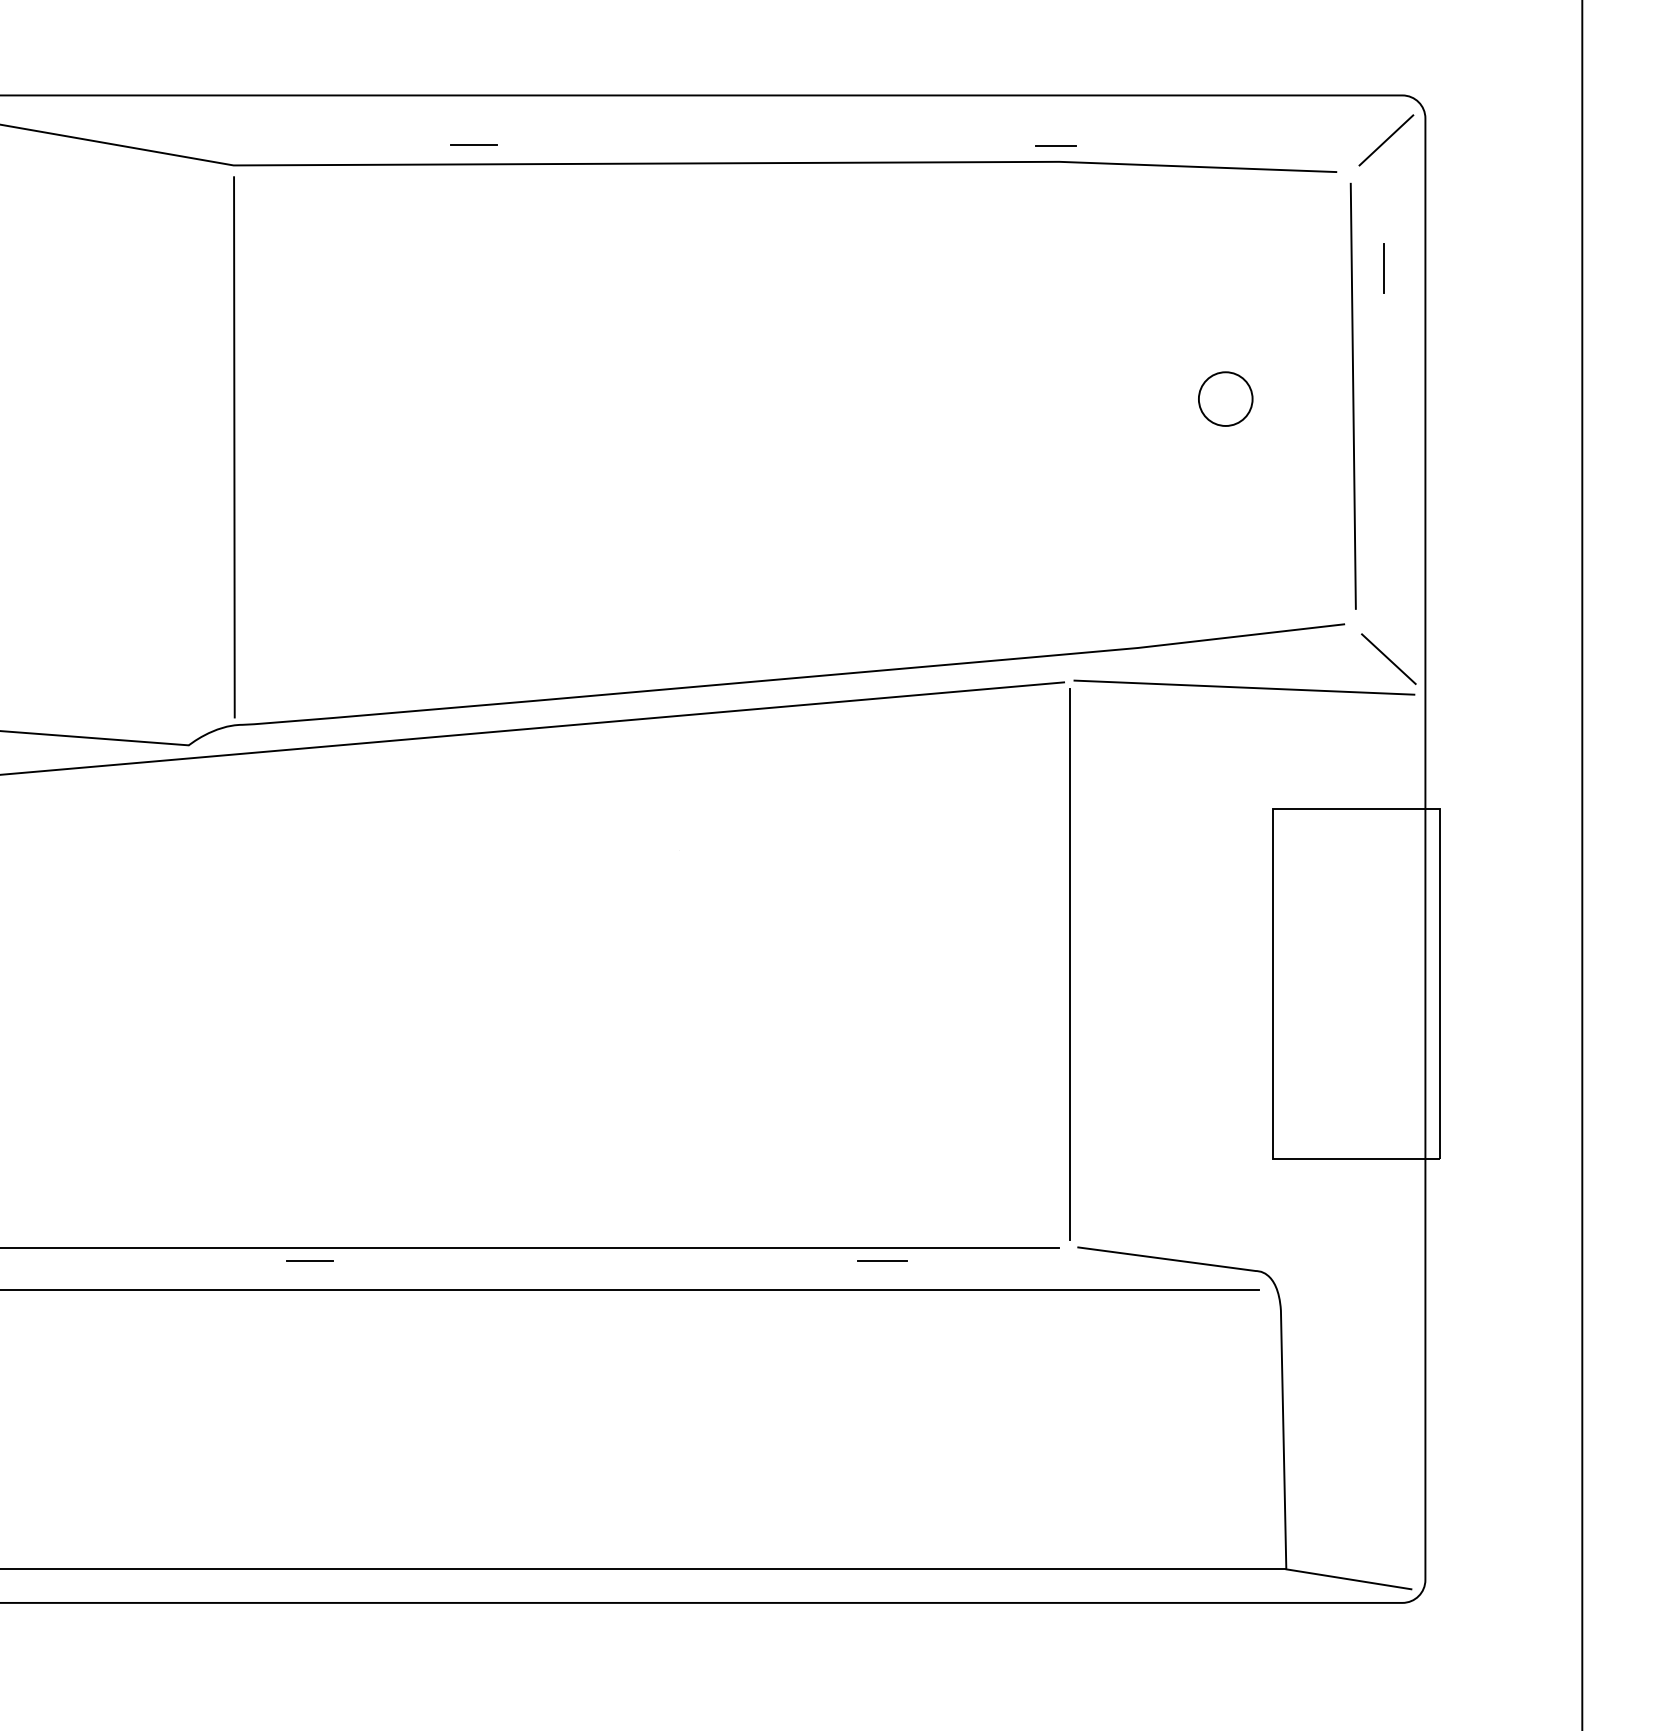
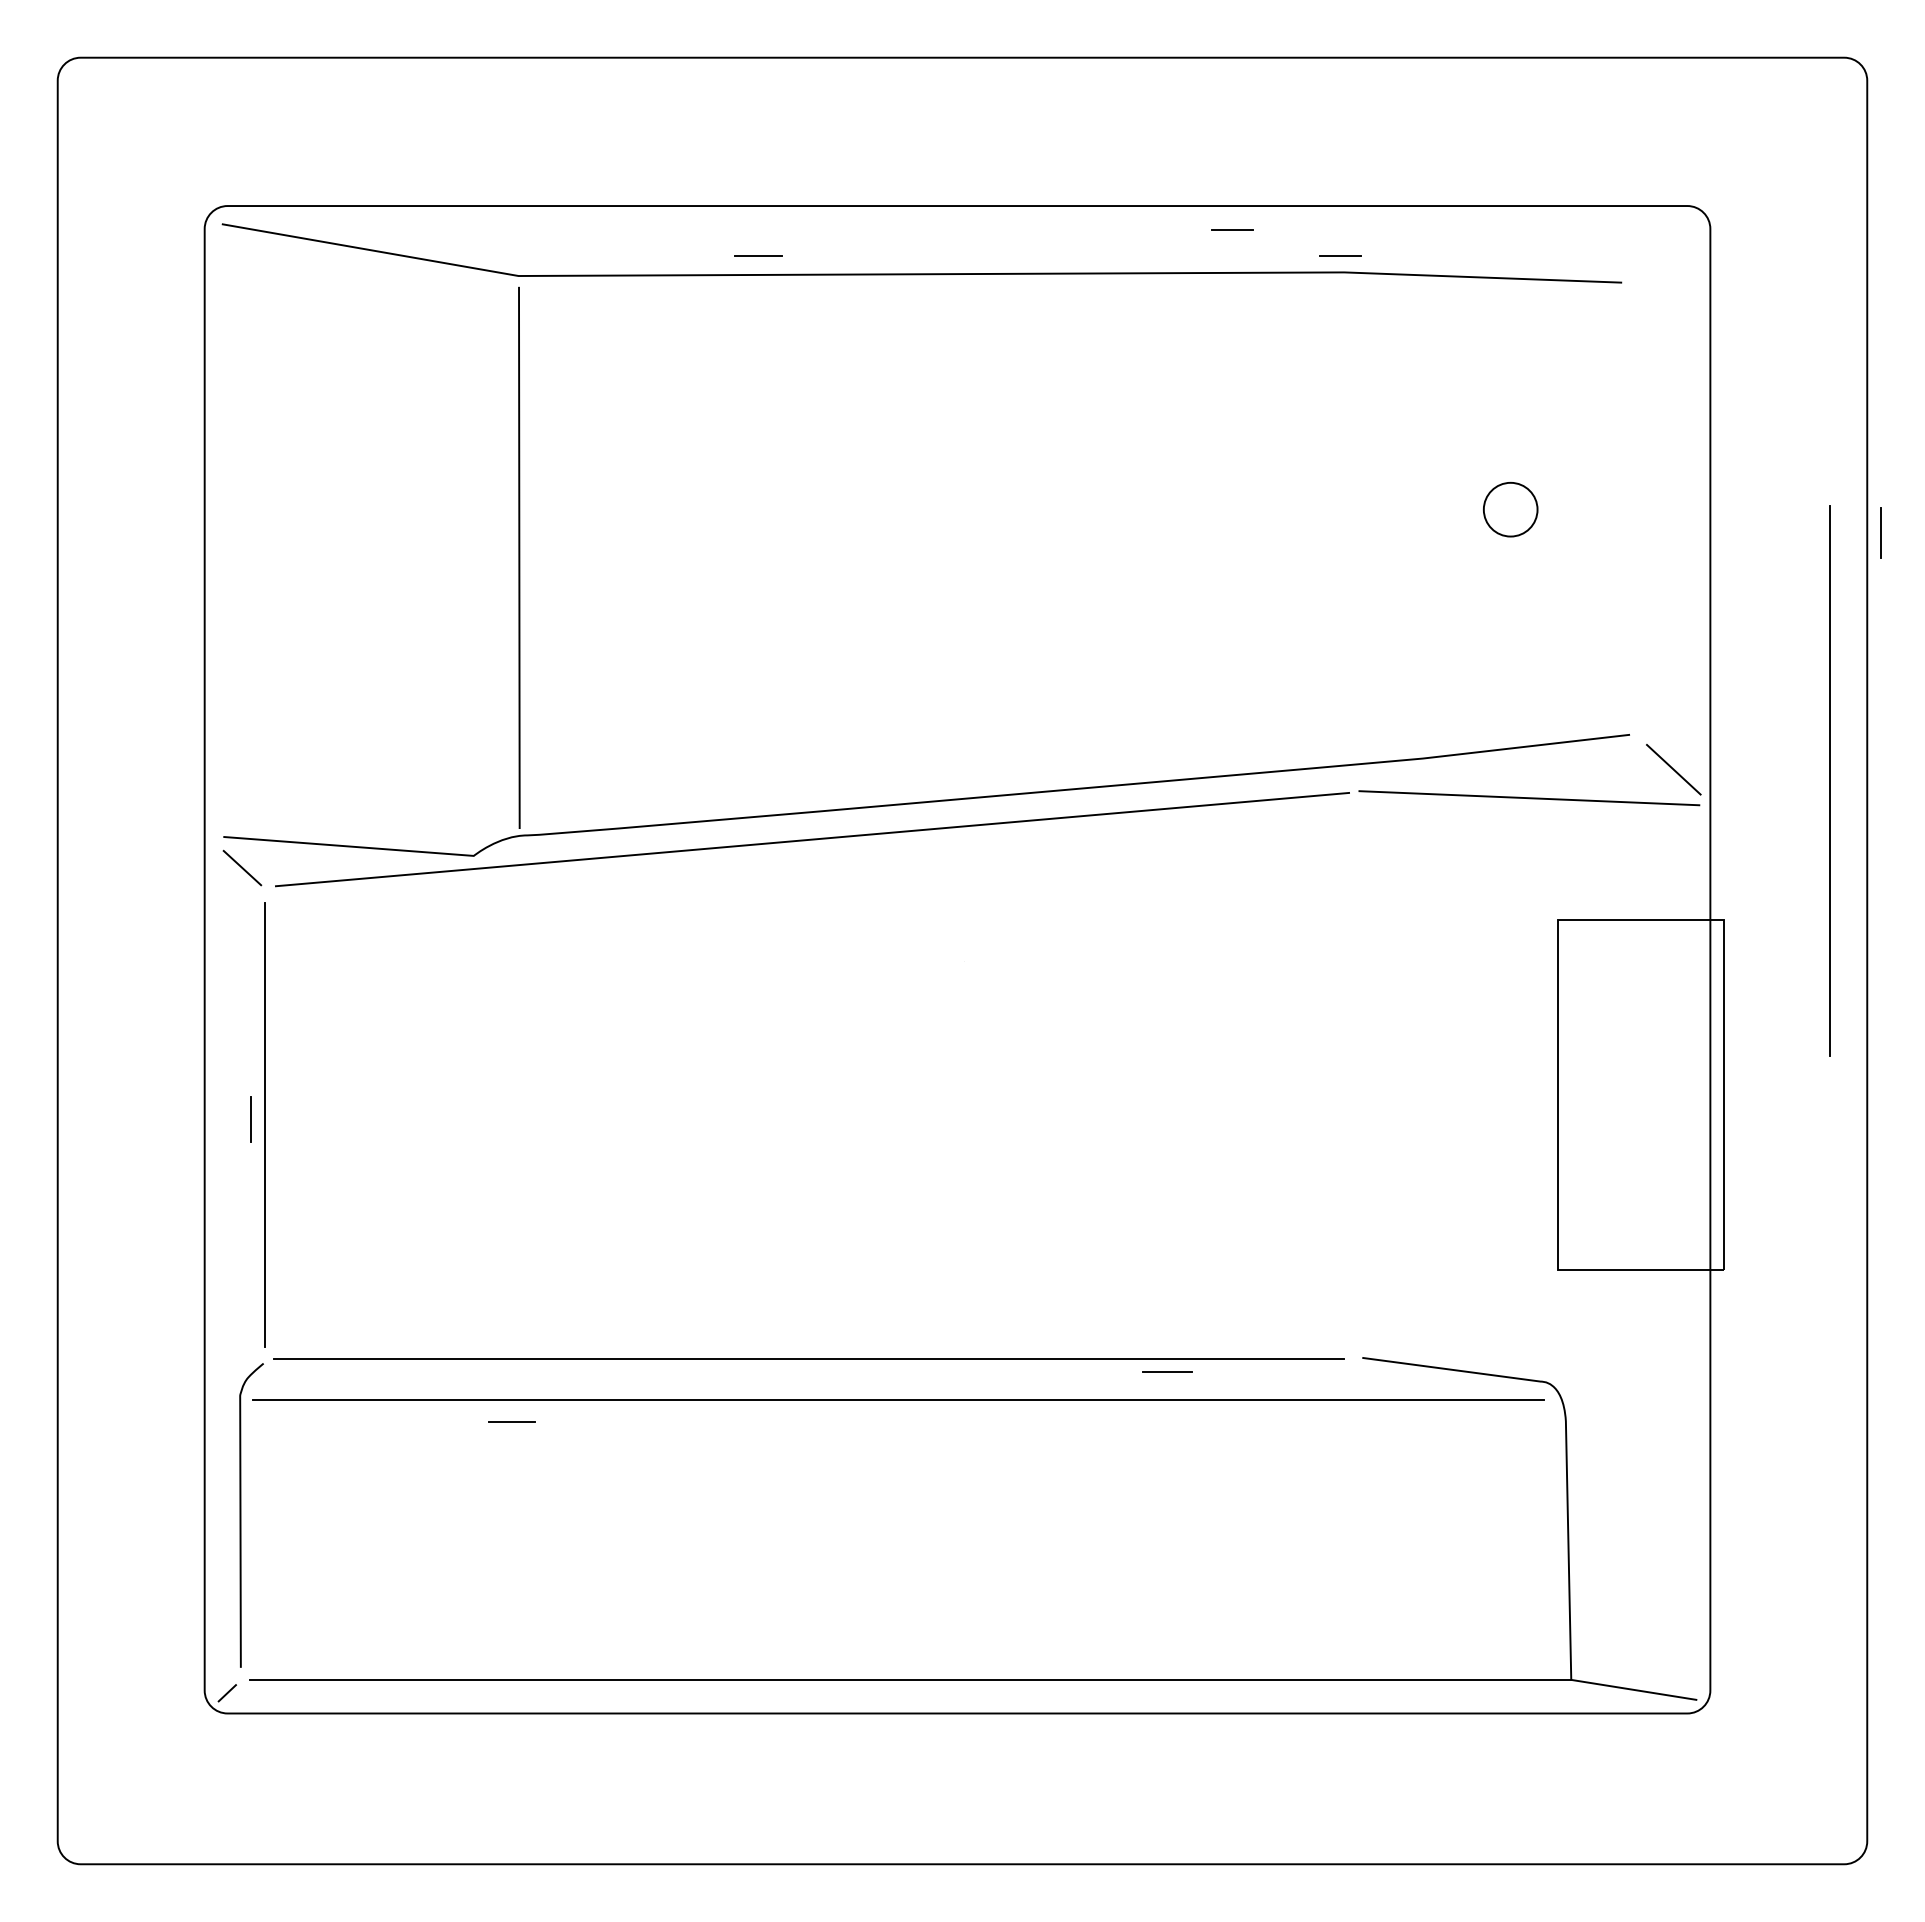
line: (947, 118) -> (1232, 229), added
line: (1386, 139) -> (1671, 250), removed
line: (1383, 267) -> (1880, 532), moved
line: (1352, 395) -> (1637, 506), removed
line: (1069, 963) -> (1829, 780), moved
line: (309, 1260) -> (511, 1421), moved

